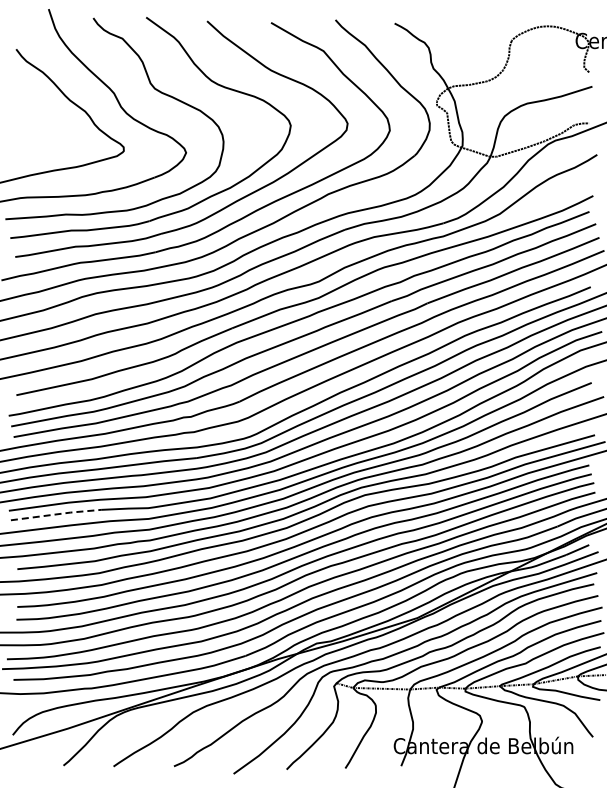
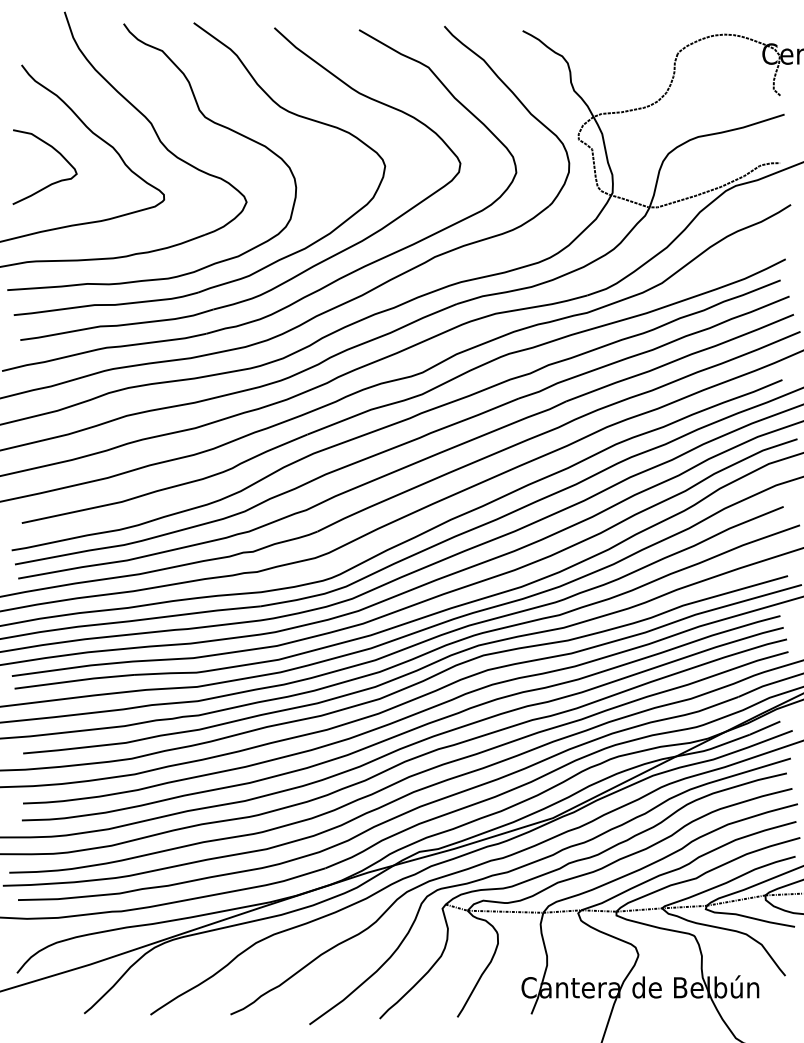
curve: (38, 138) -> (51, 183), added
line: (57, 514) -> (76, 681), dashed -> solid

